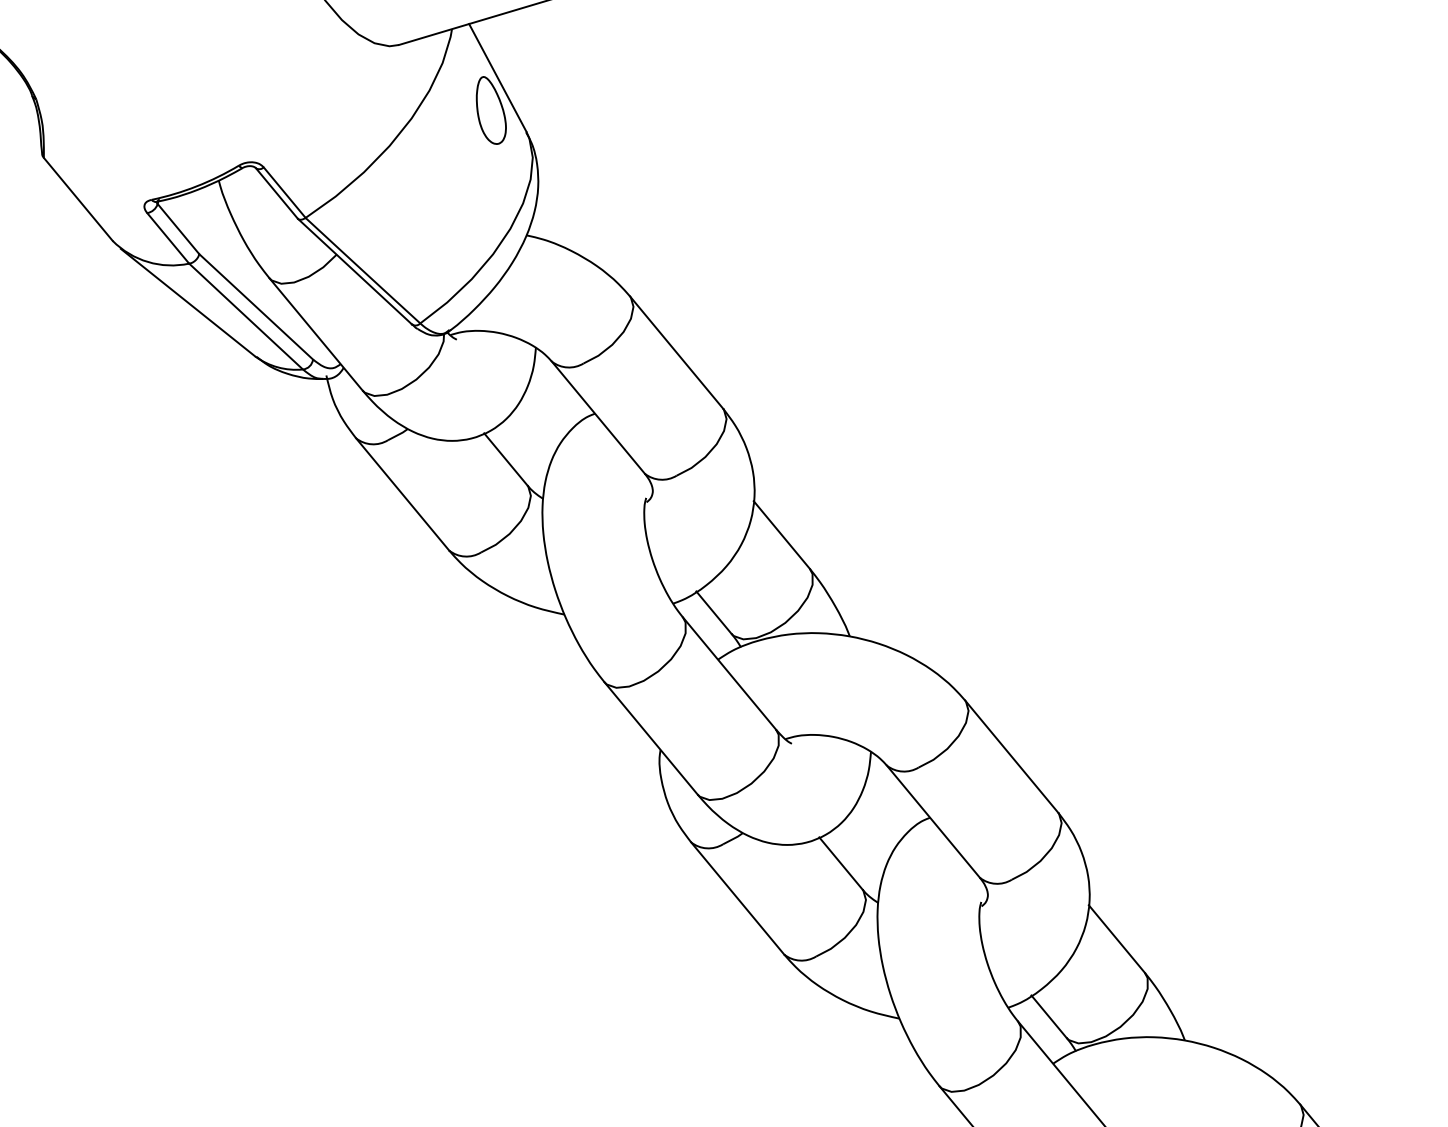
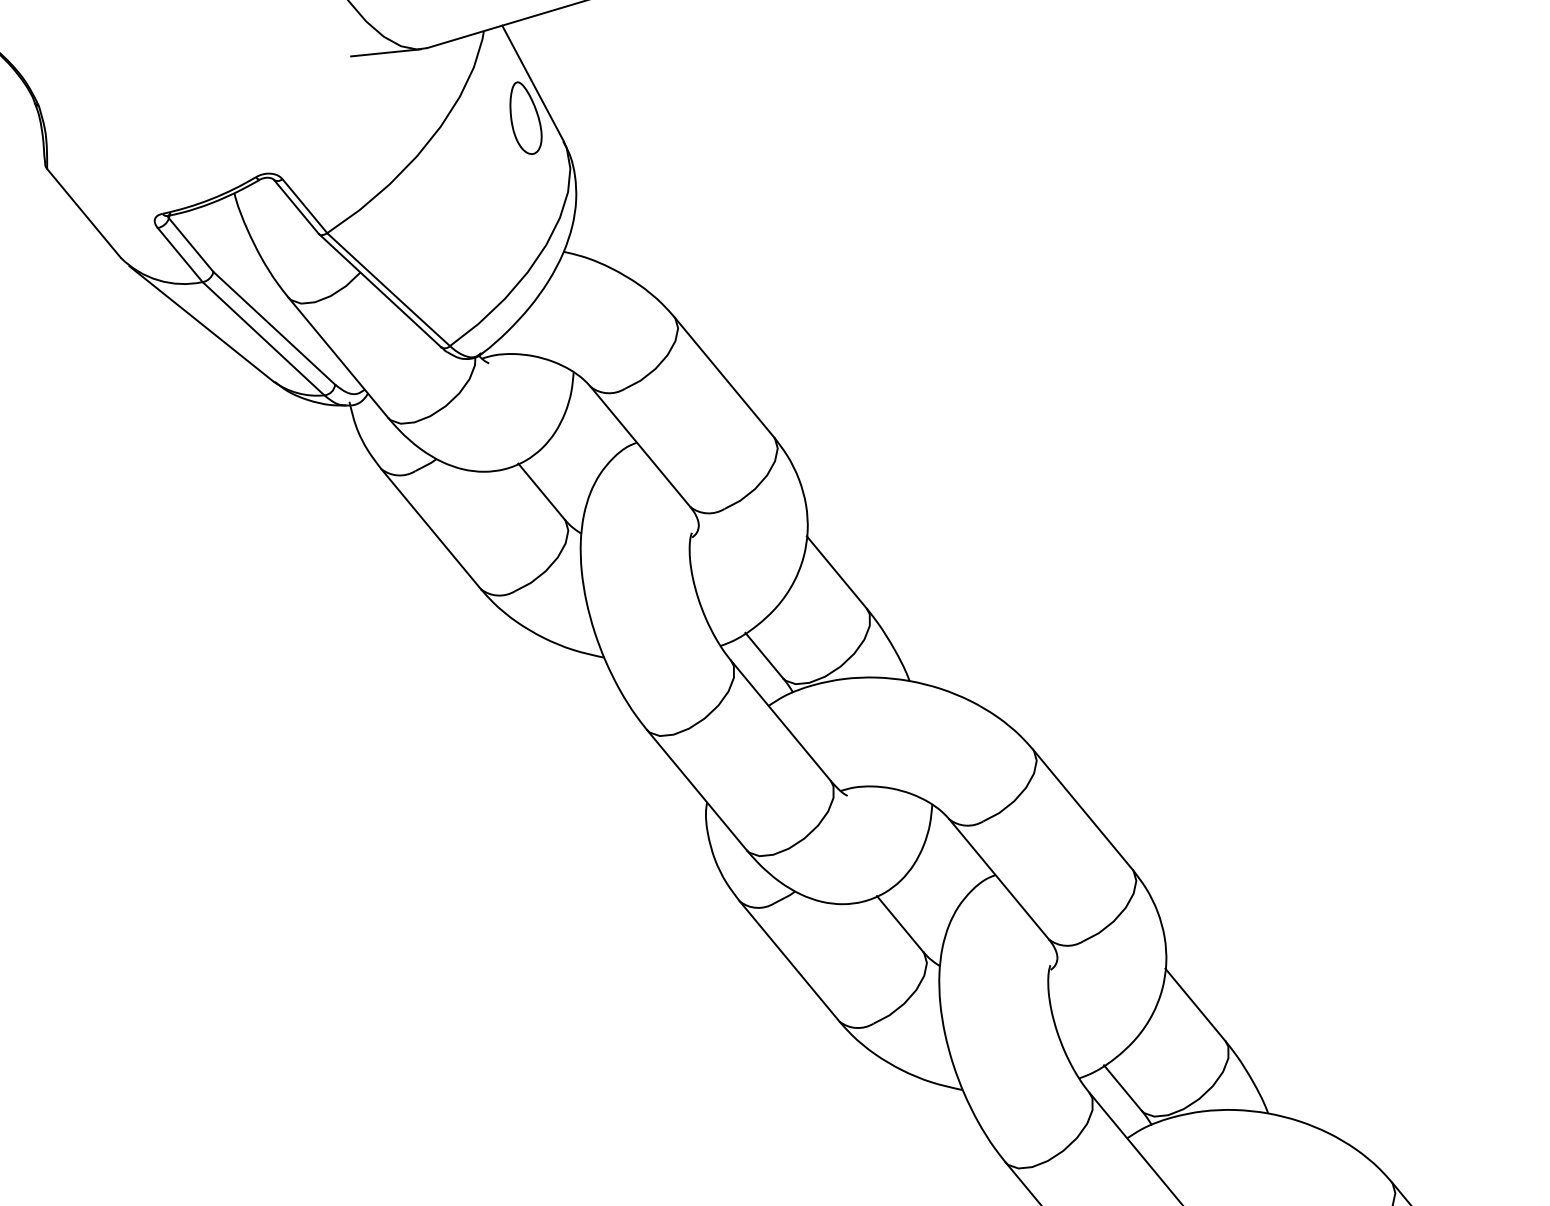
line: (360, 49) -> (385, 52), added

